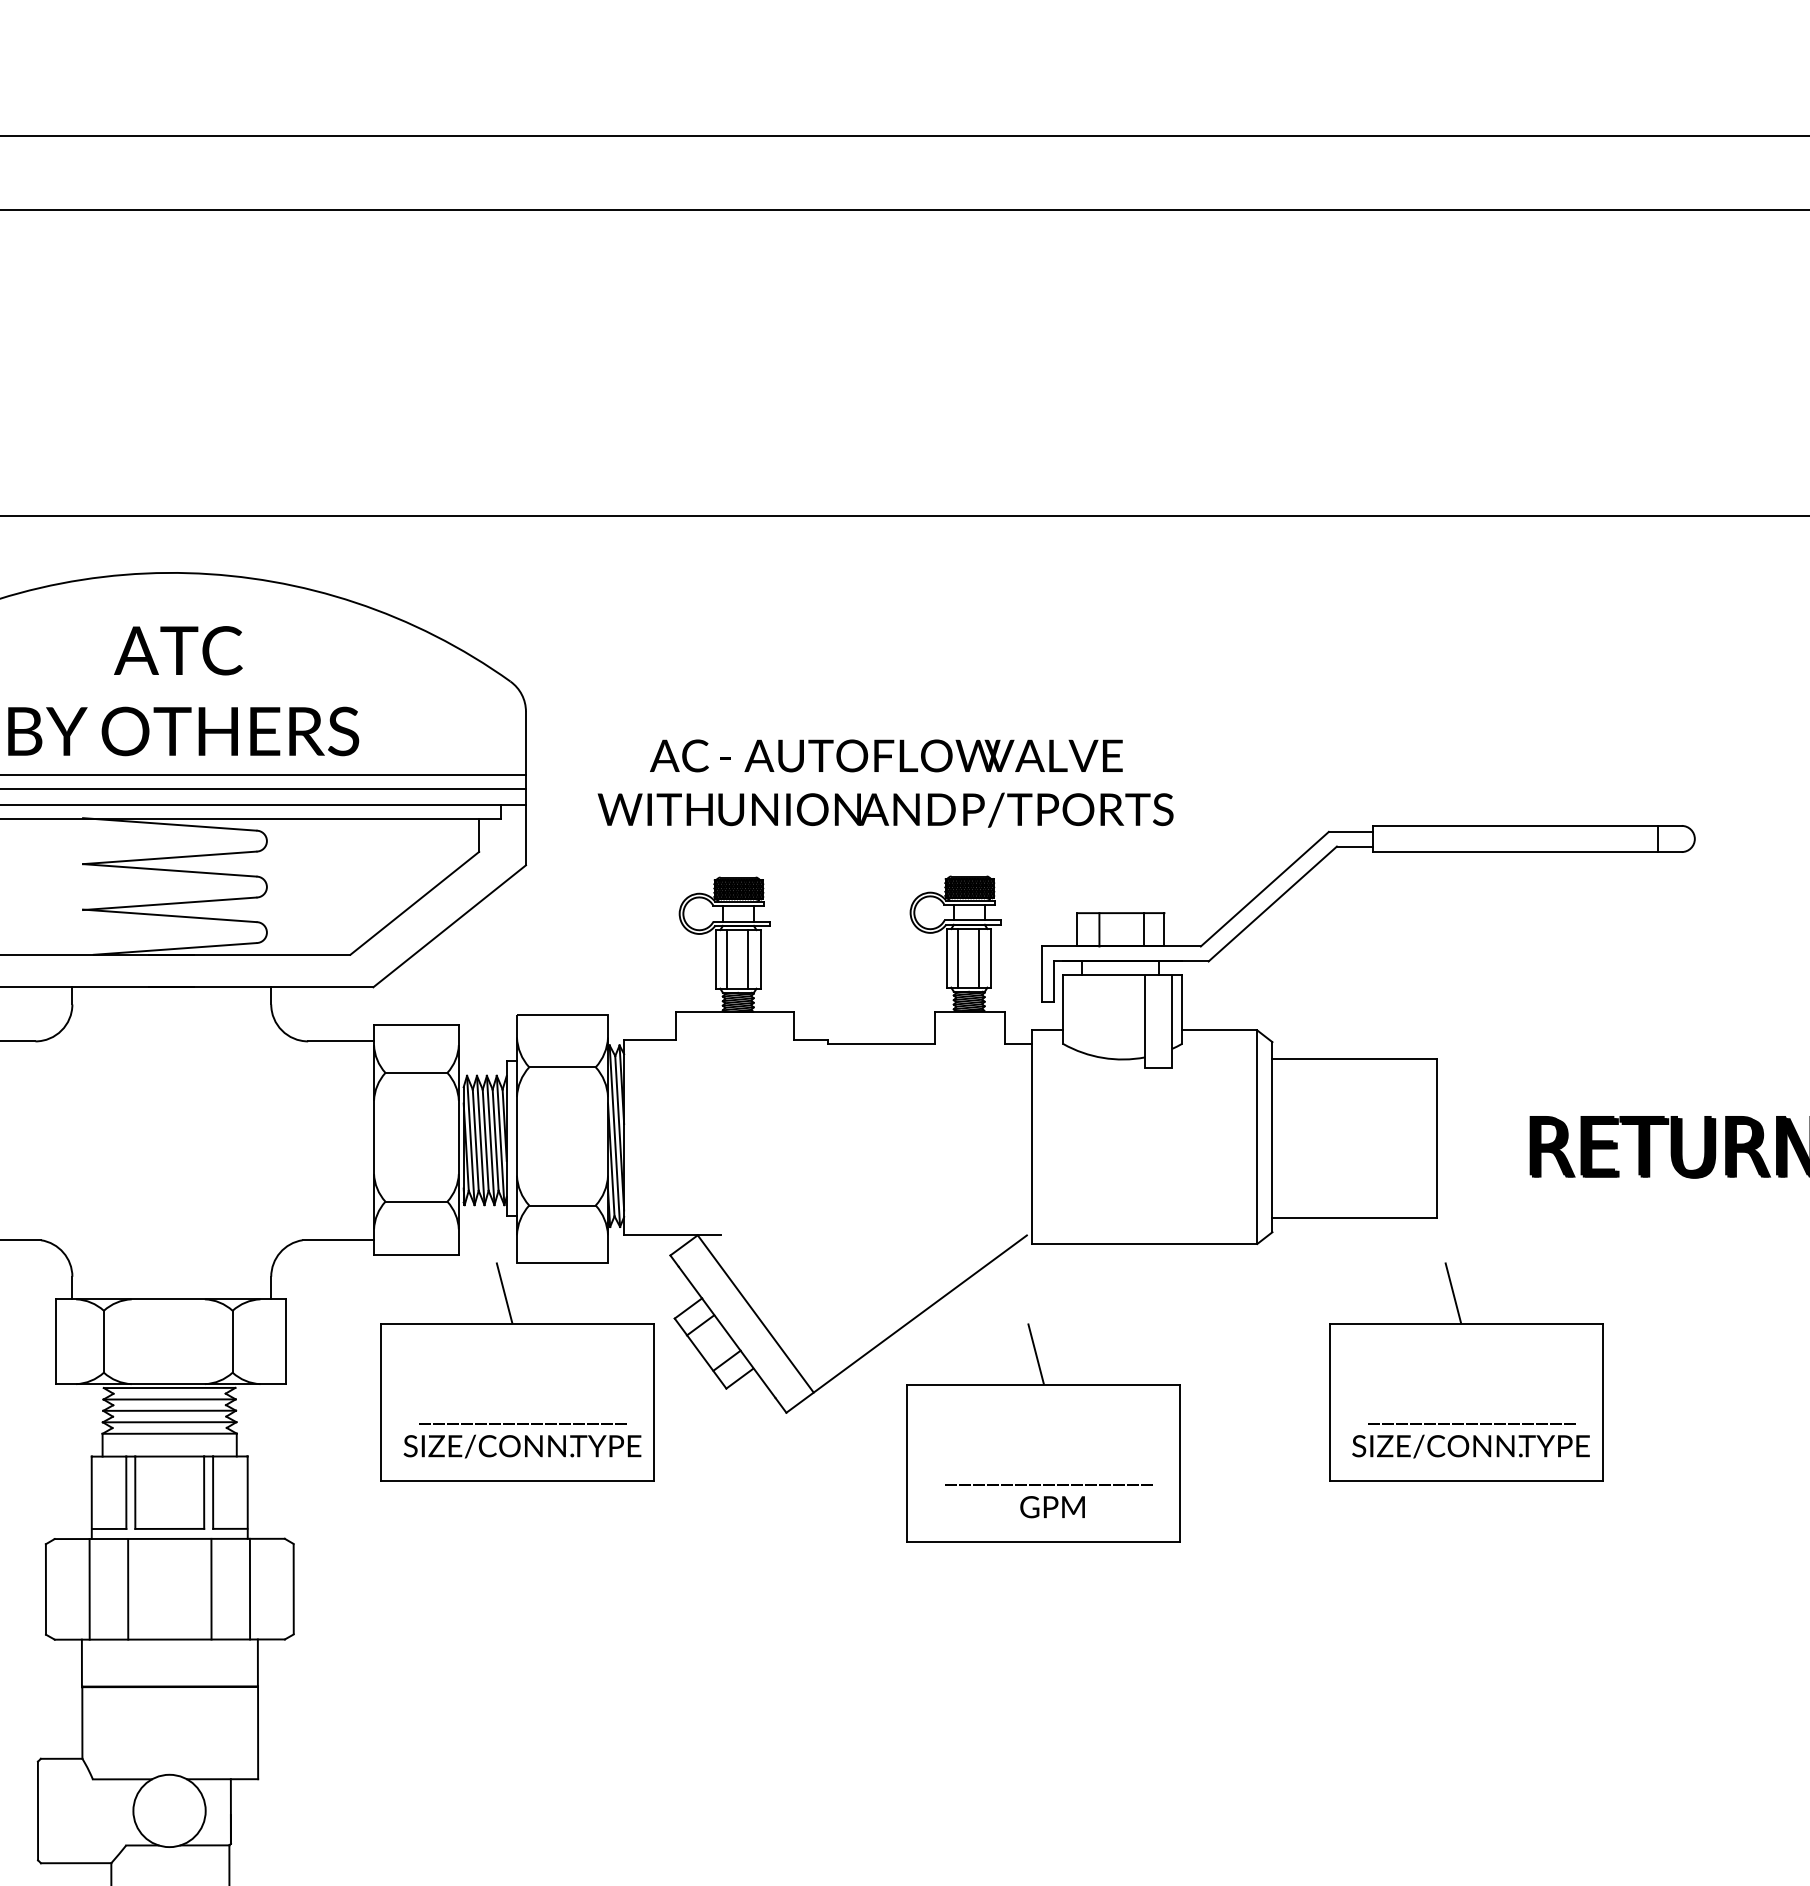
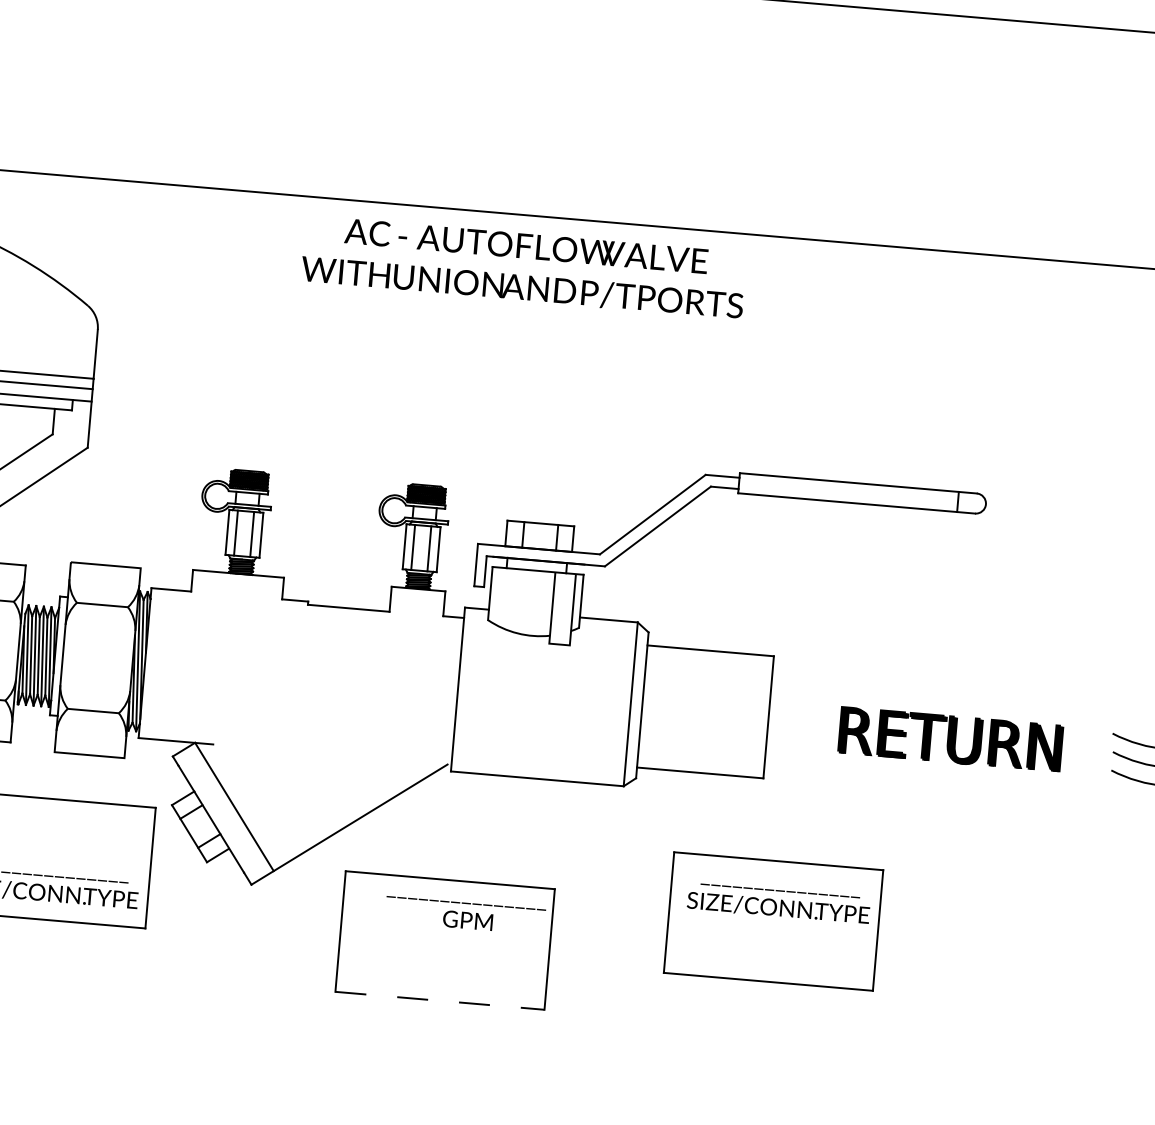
text: (885, 783) -> (523, 267), moved
line: (504, 1293) -> (43, 774), removed
line: (1453, 1293) -> (770, 837), removed
line: (1035, 1353) -> (446, 855), removed
text: (1470, 1440) -> (778, 903), moved
text: (1048, 1501) -> (465, 915), moved
line: (1043, 1542) -> (440, 1001), solid -> dashed

